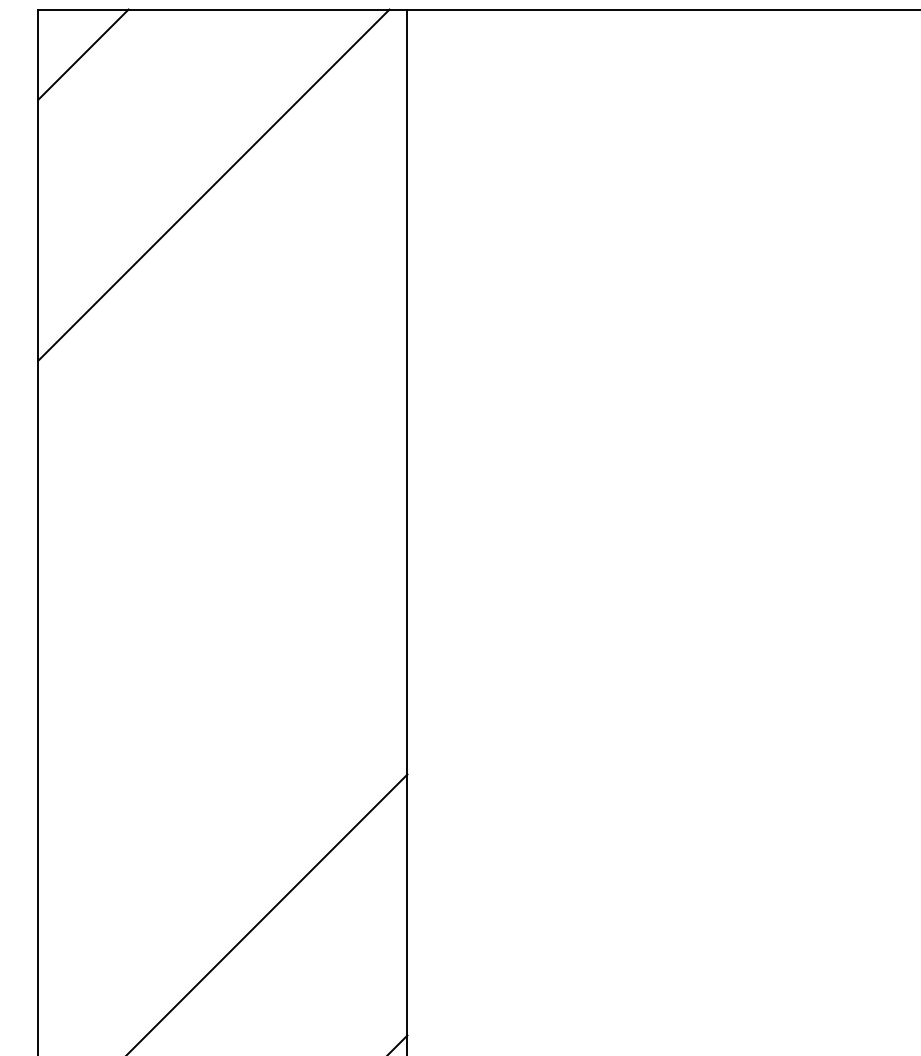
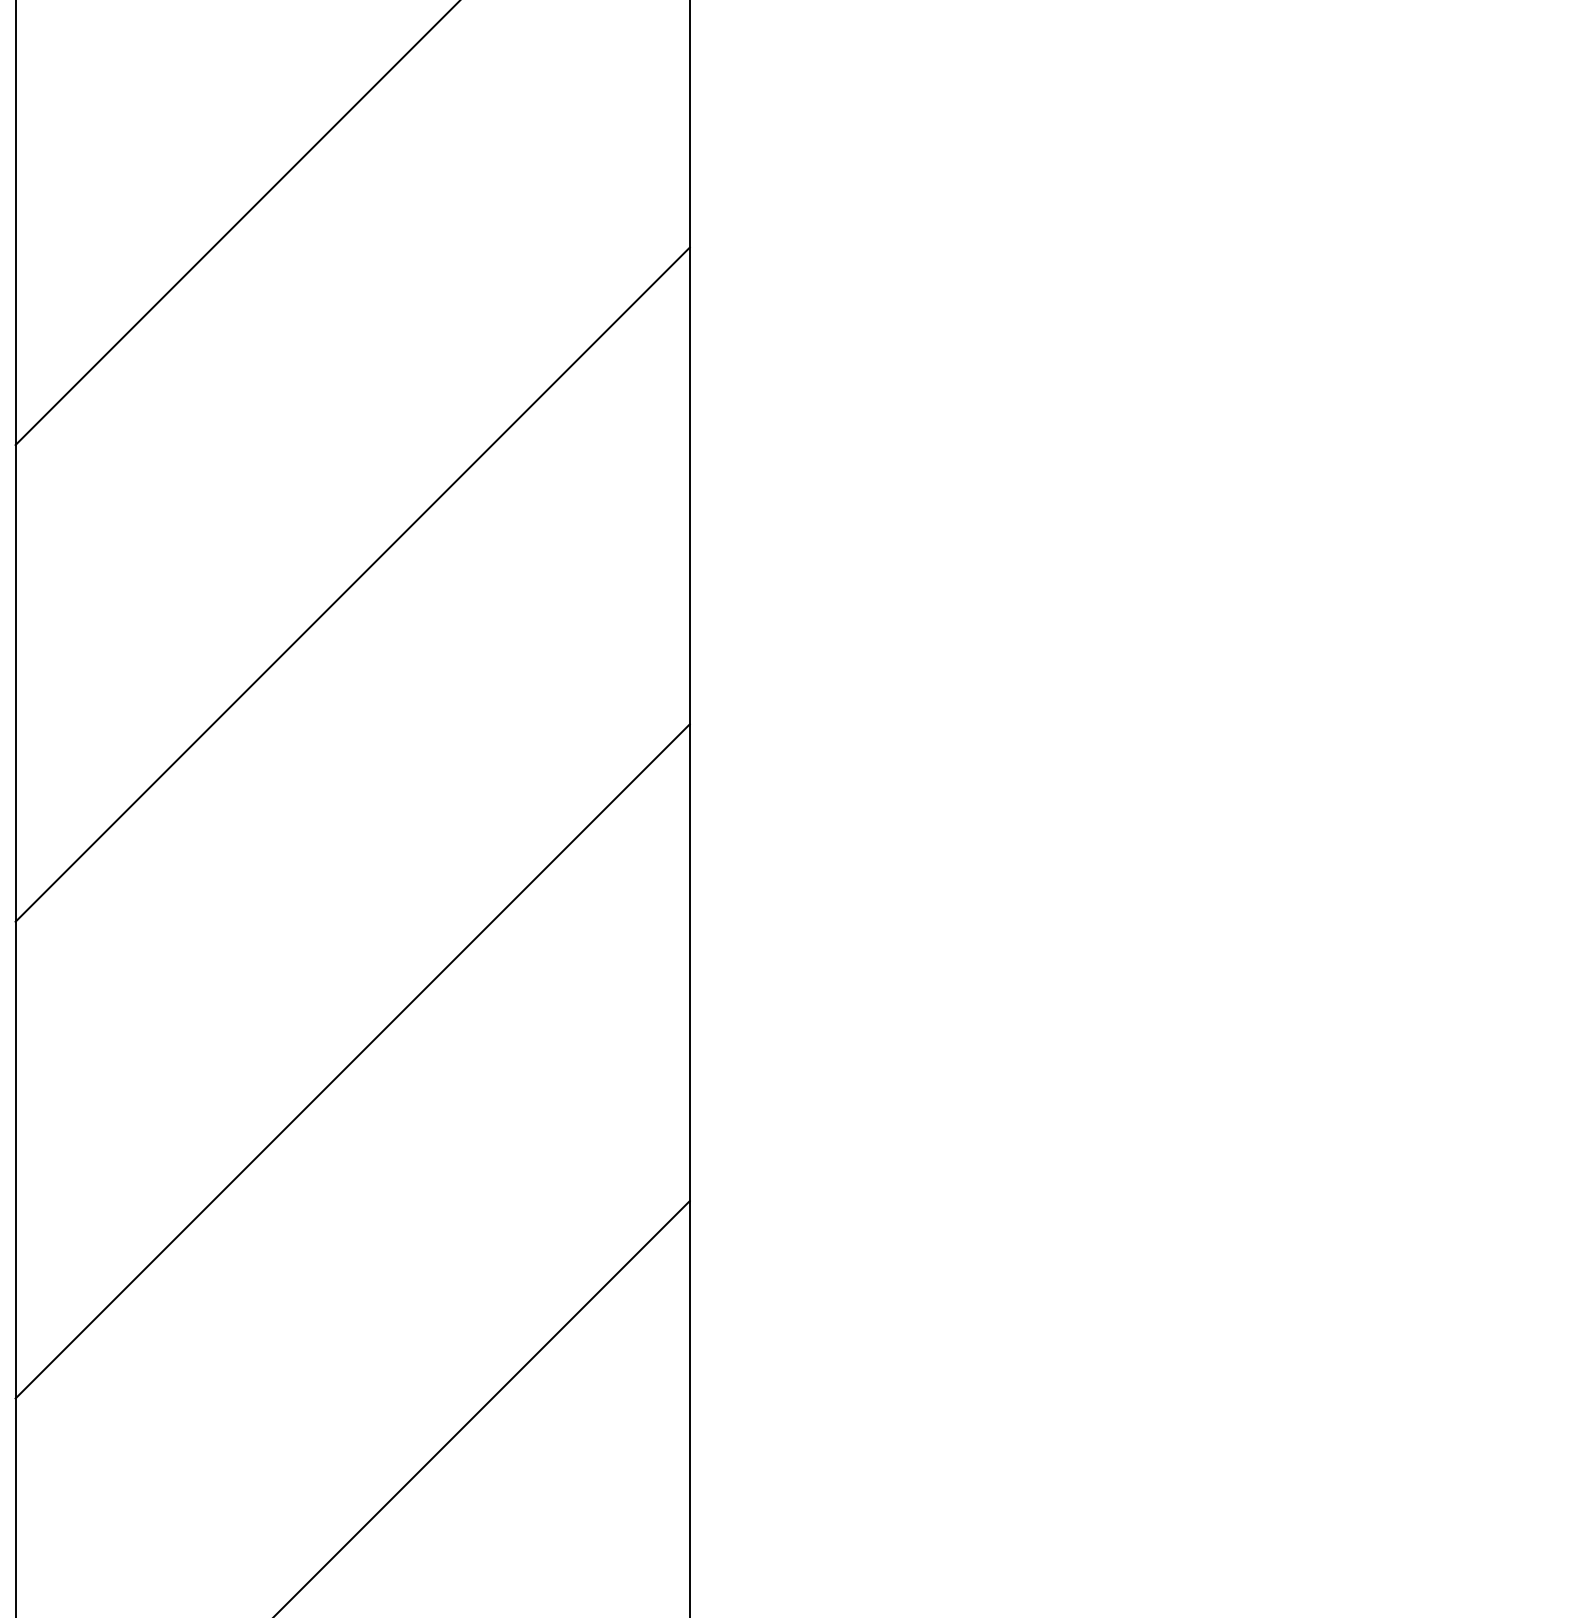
line: (222, 436) -> (351, 583), added
line: (222, 697) -> (351, 1060), added

